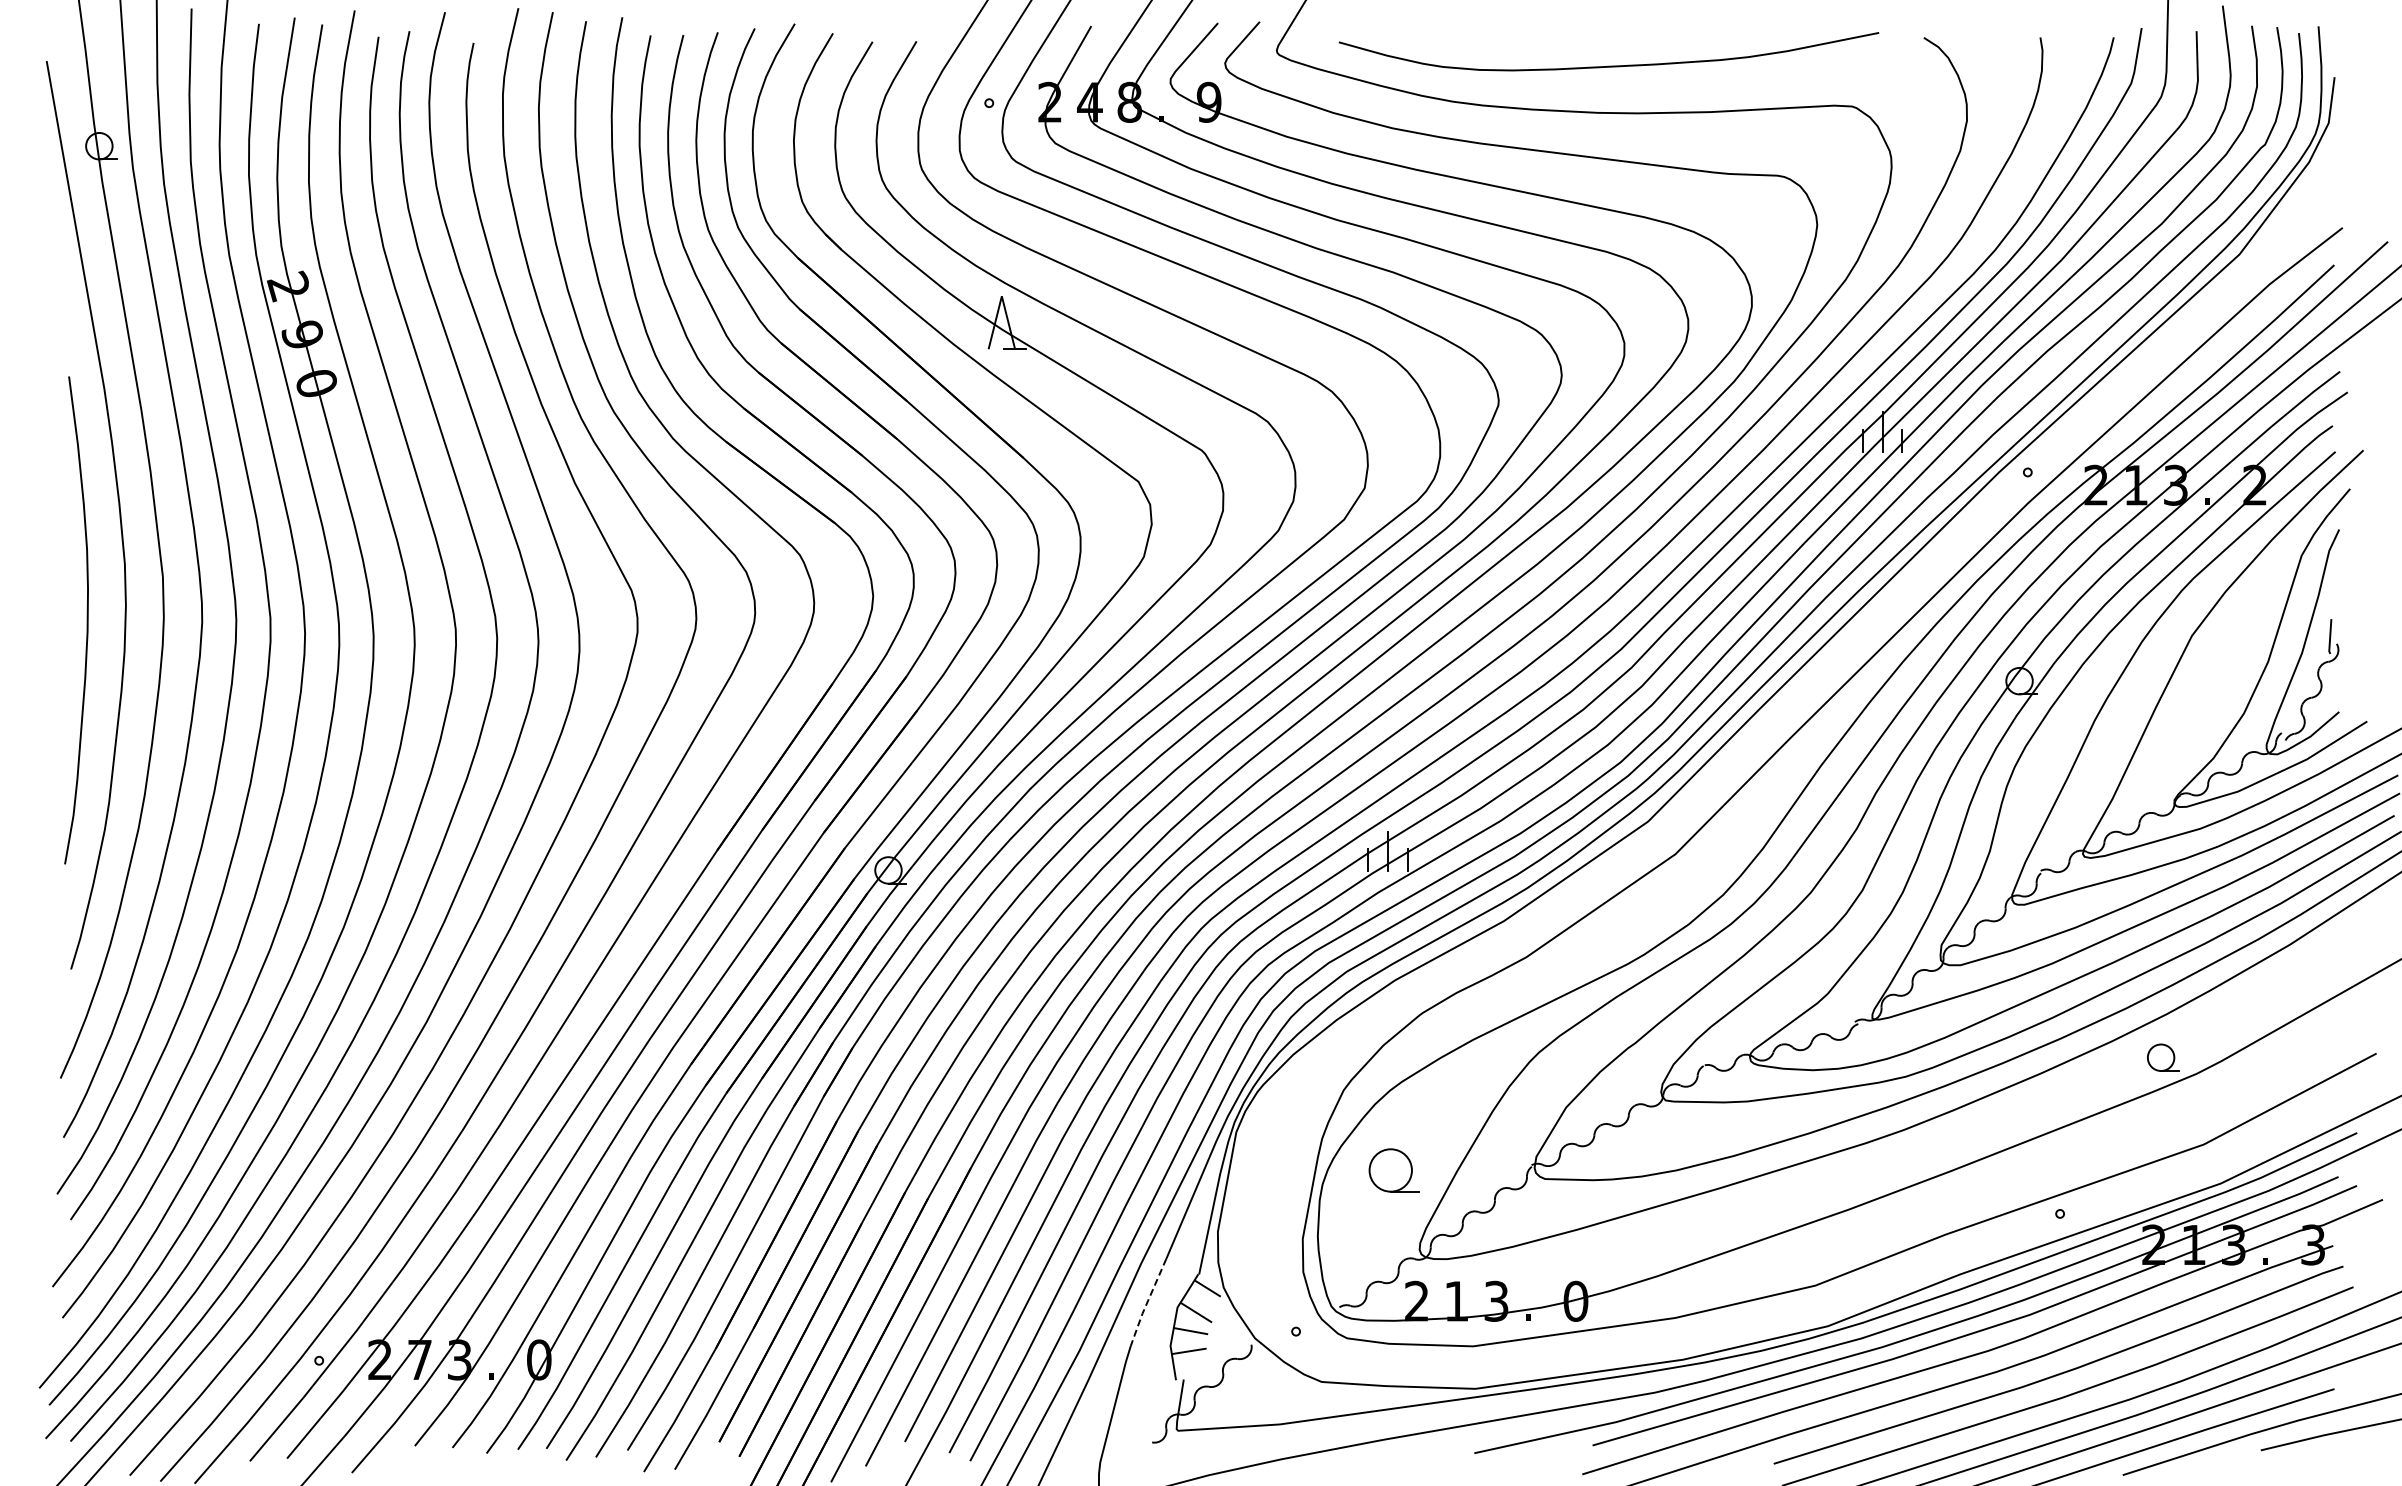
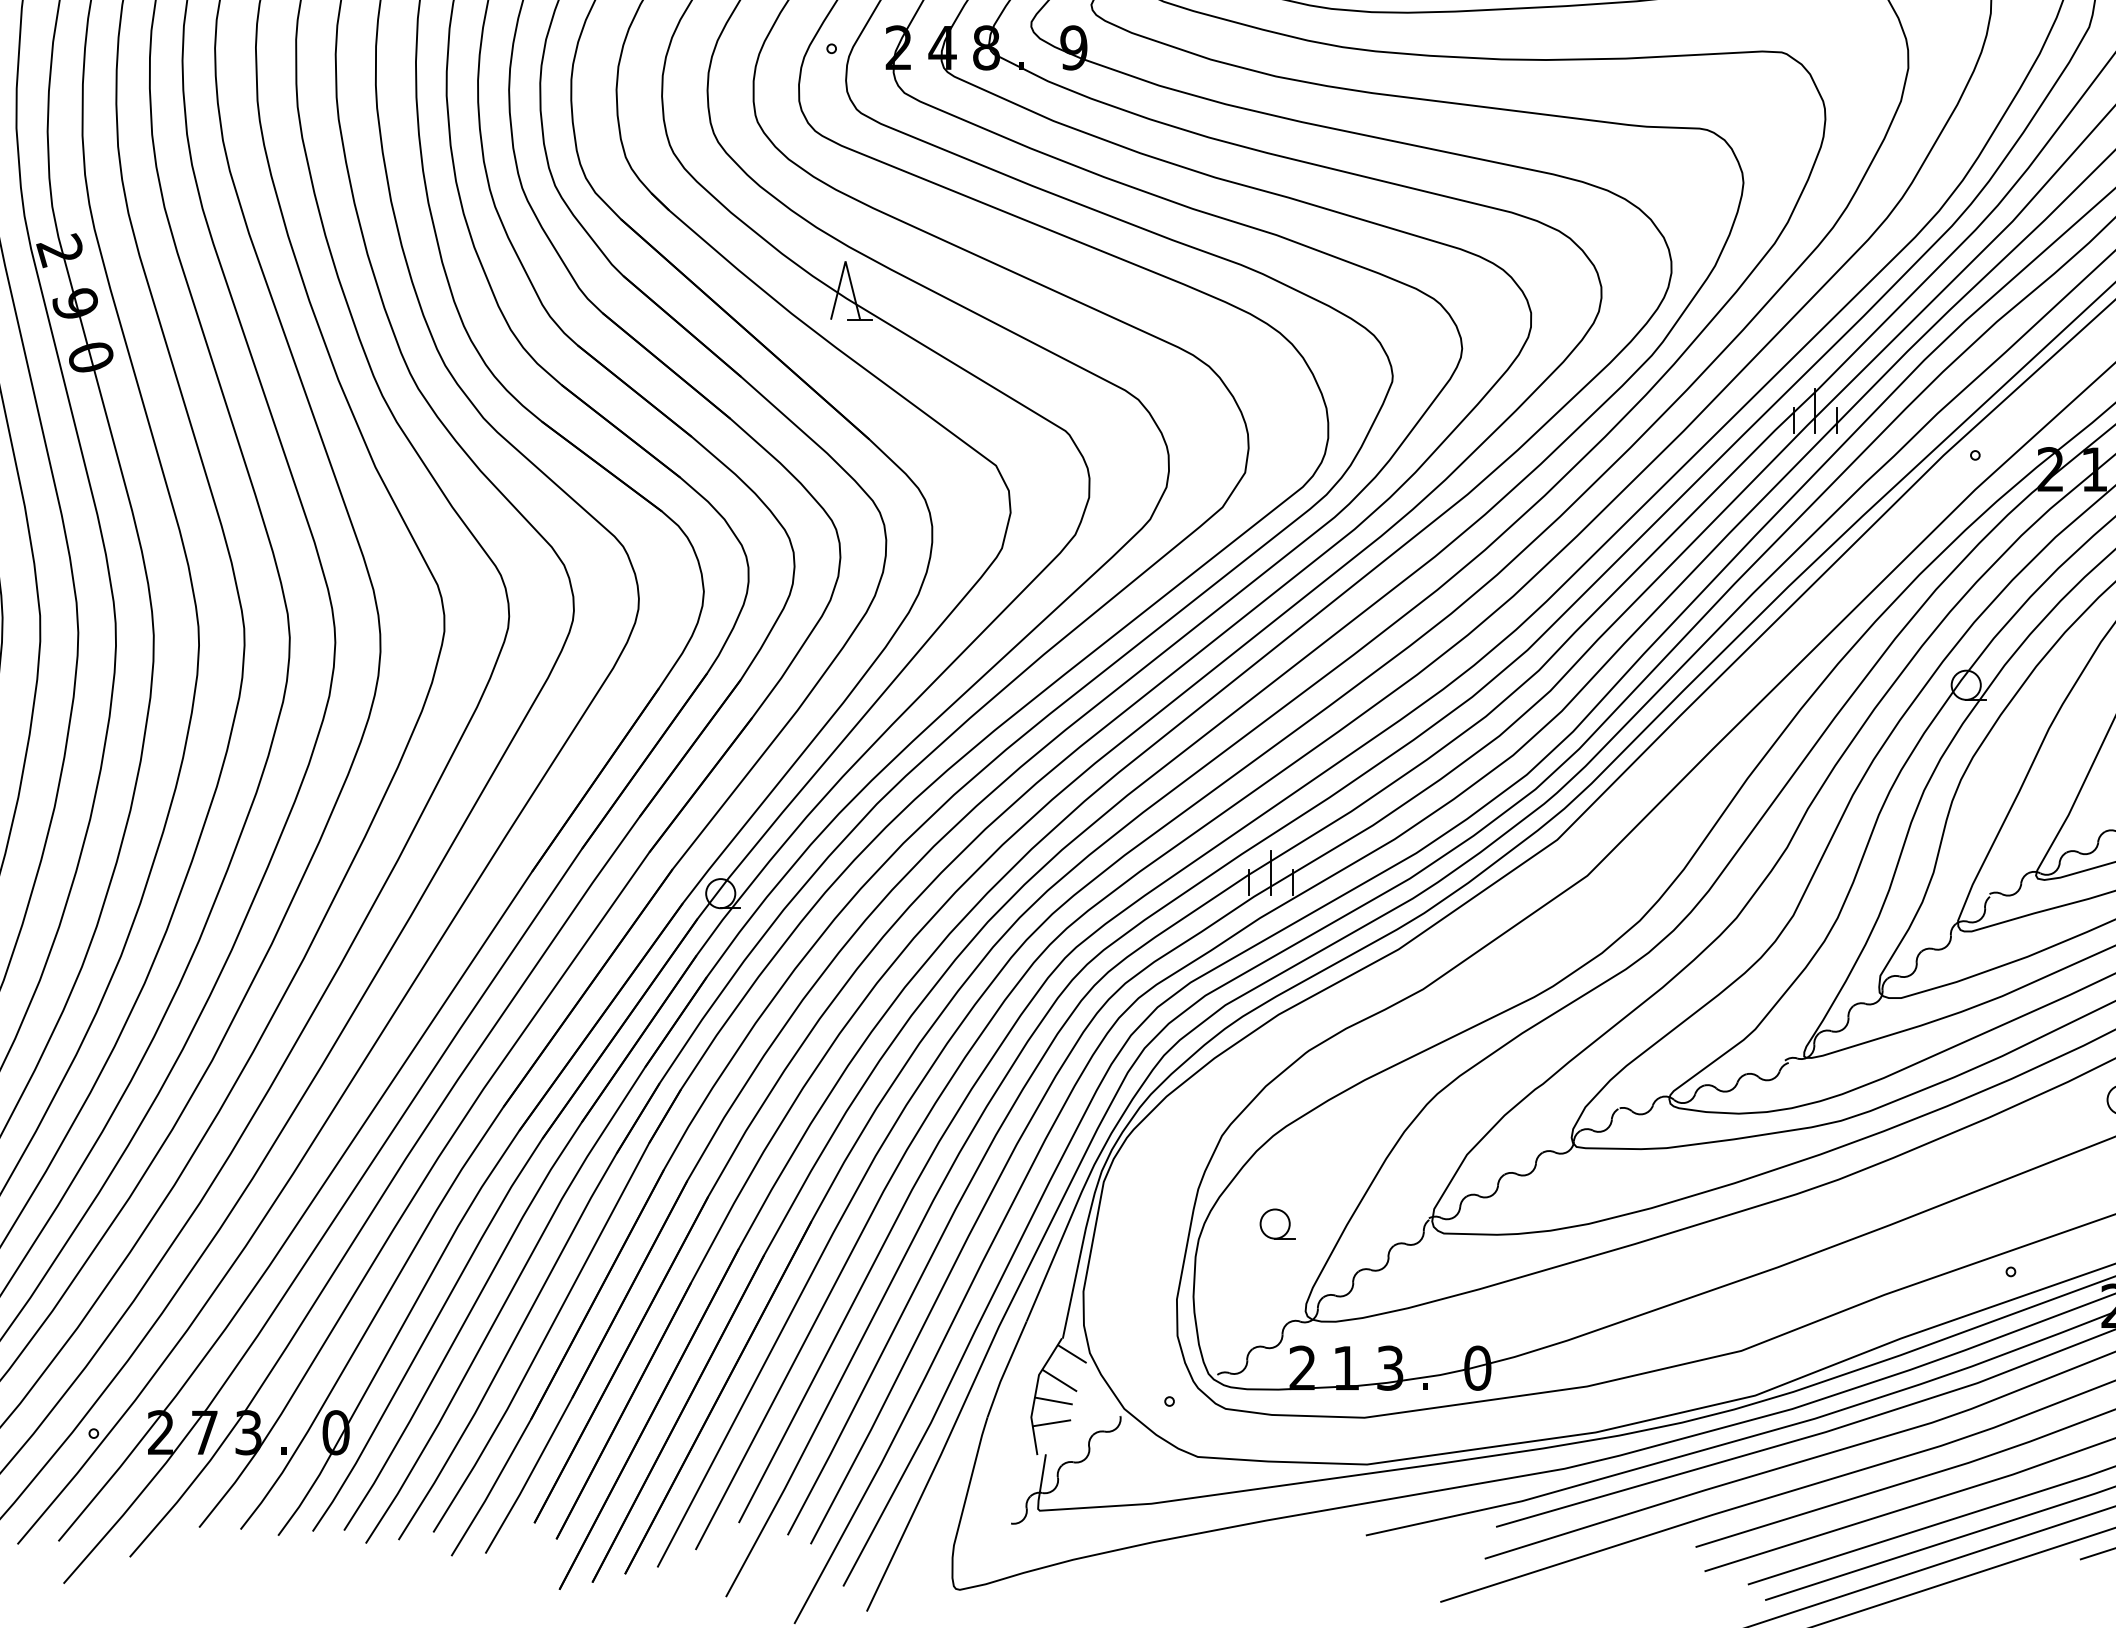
part: (1393, 1170) -> (1276, 1224), size x0.62
line: (1147, 1302) -> (1005, 1369), dashed -> solid

